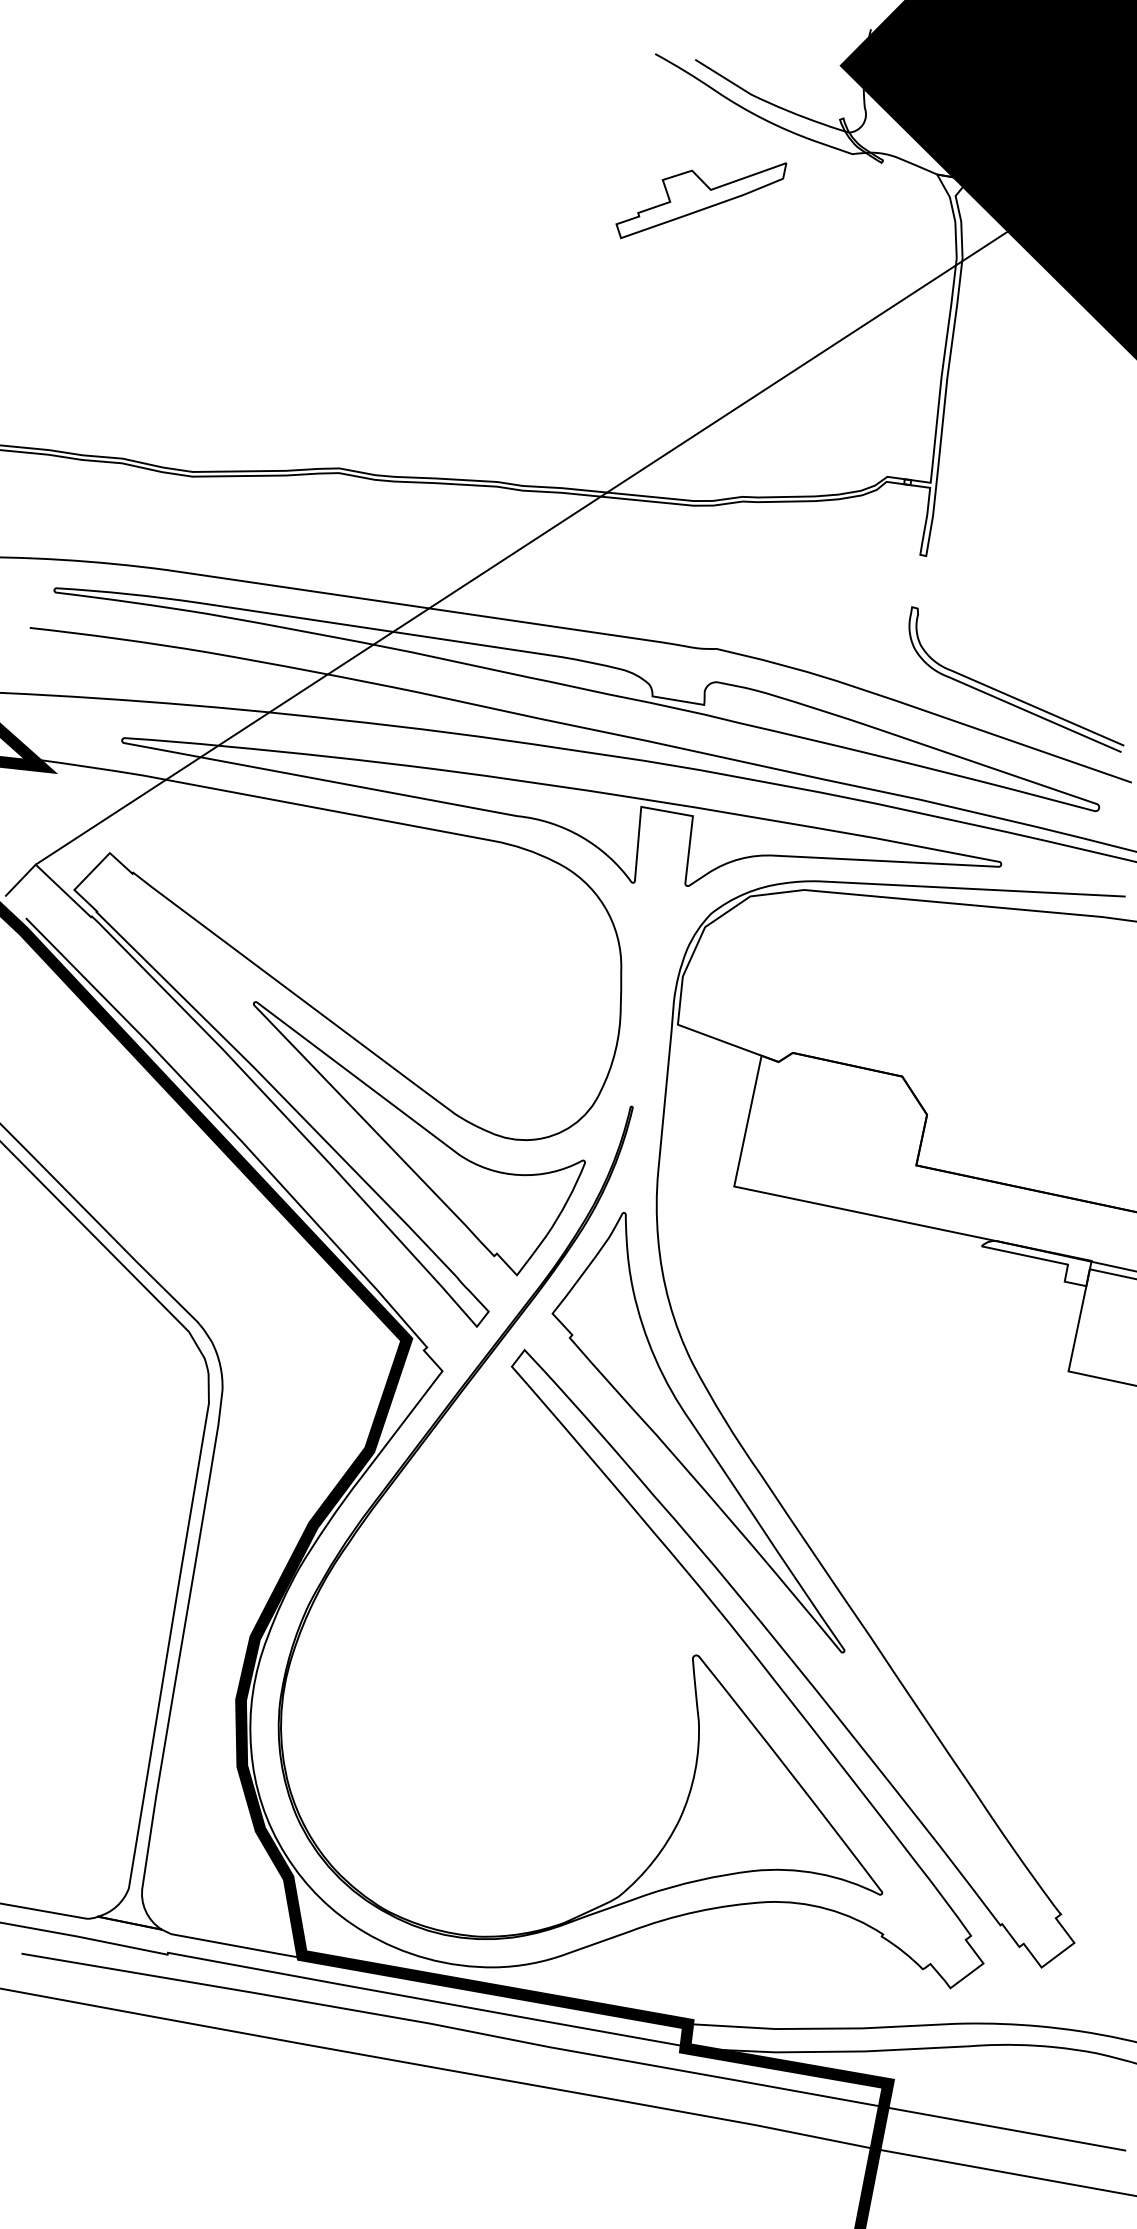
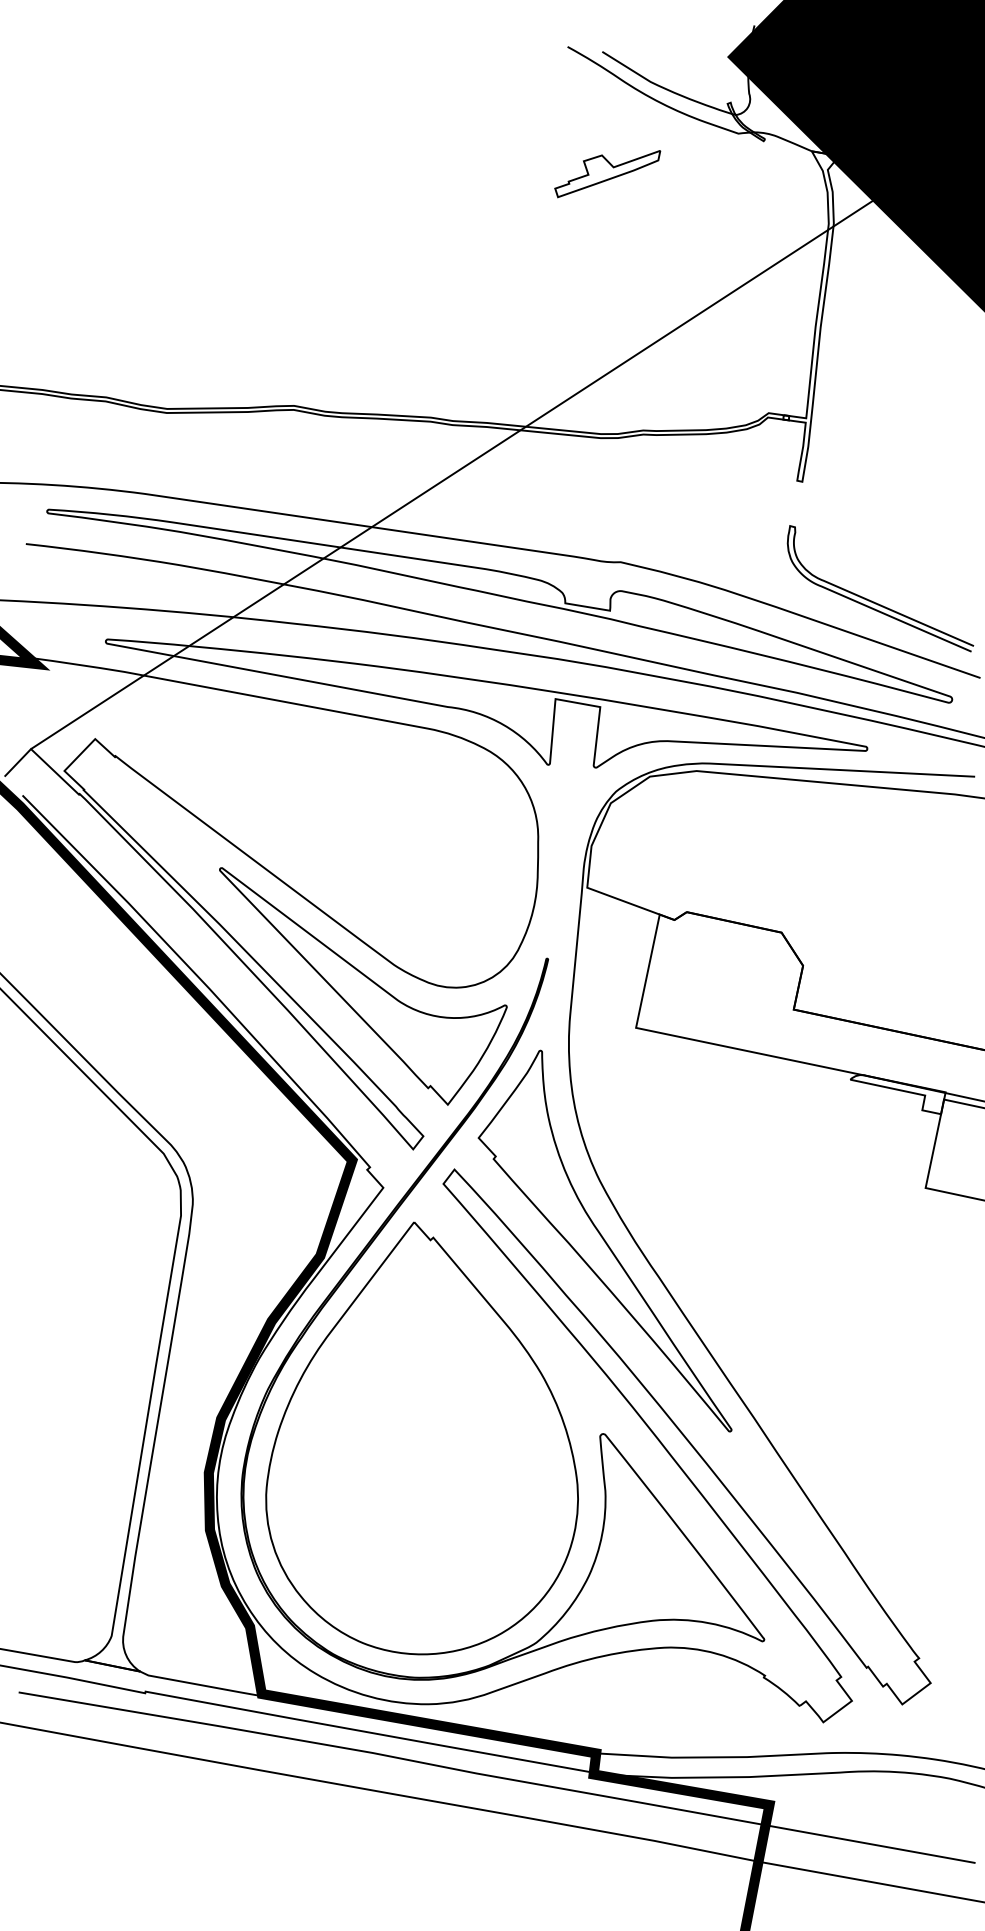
part: (701, 200) -> (607, 173), size x0.71
part: (487, 1660) -> (422, 1438), added

